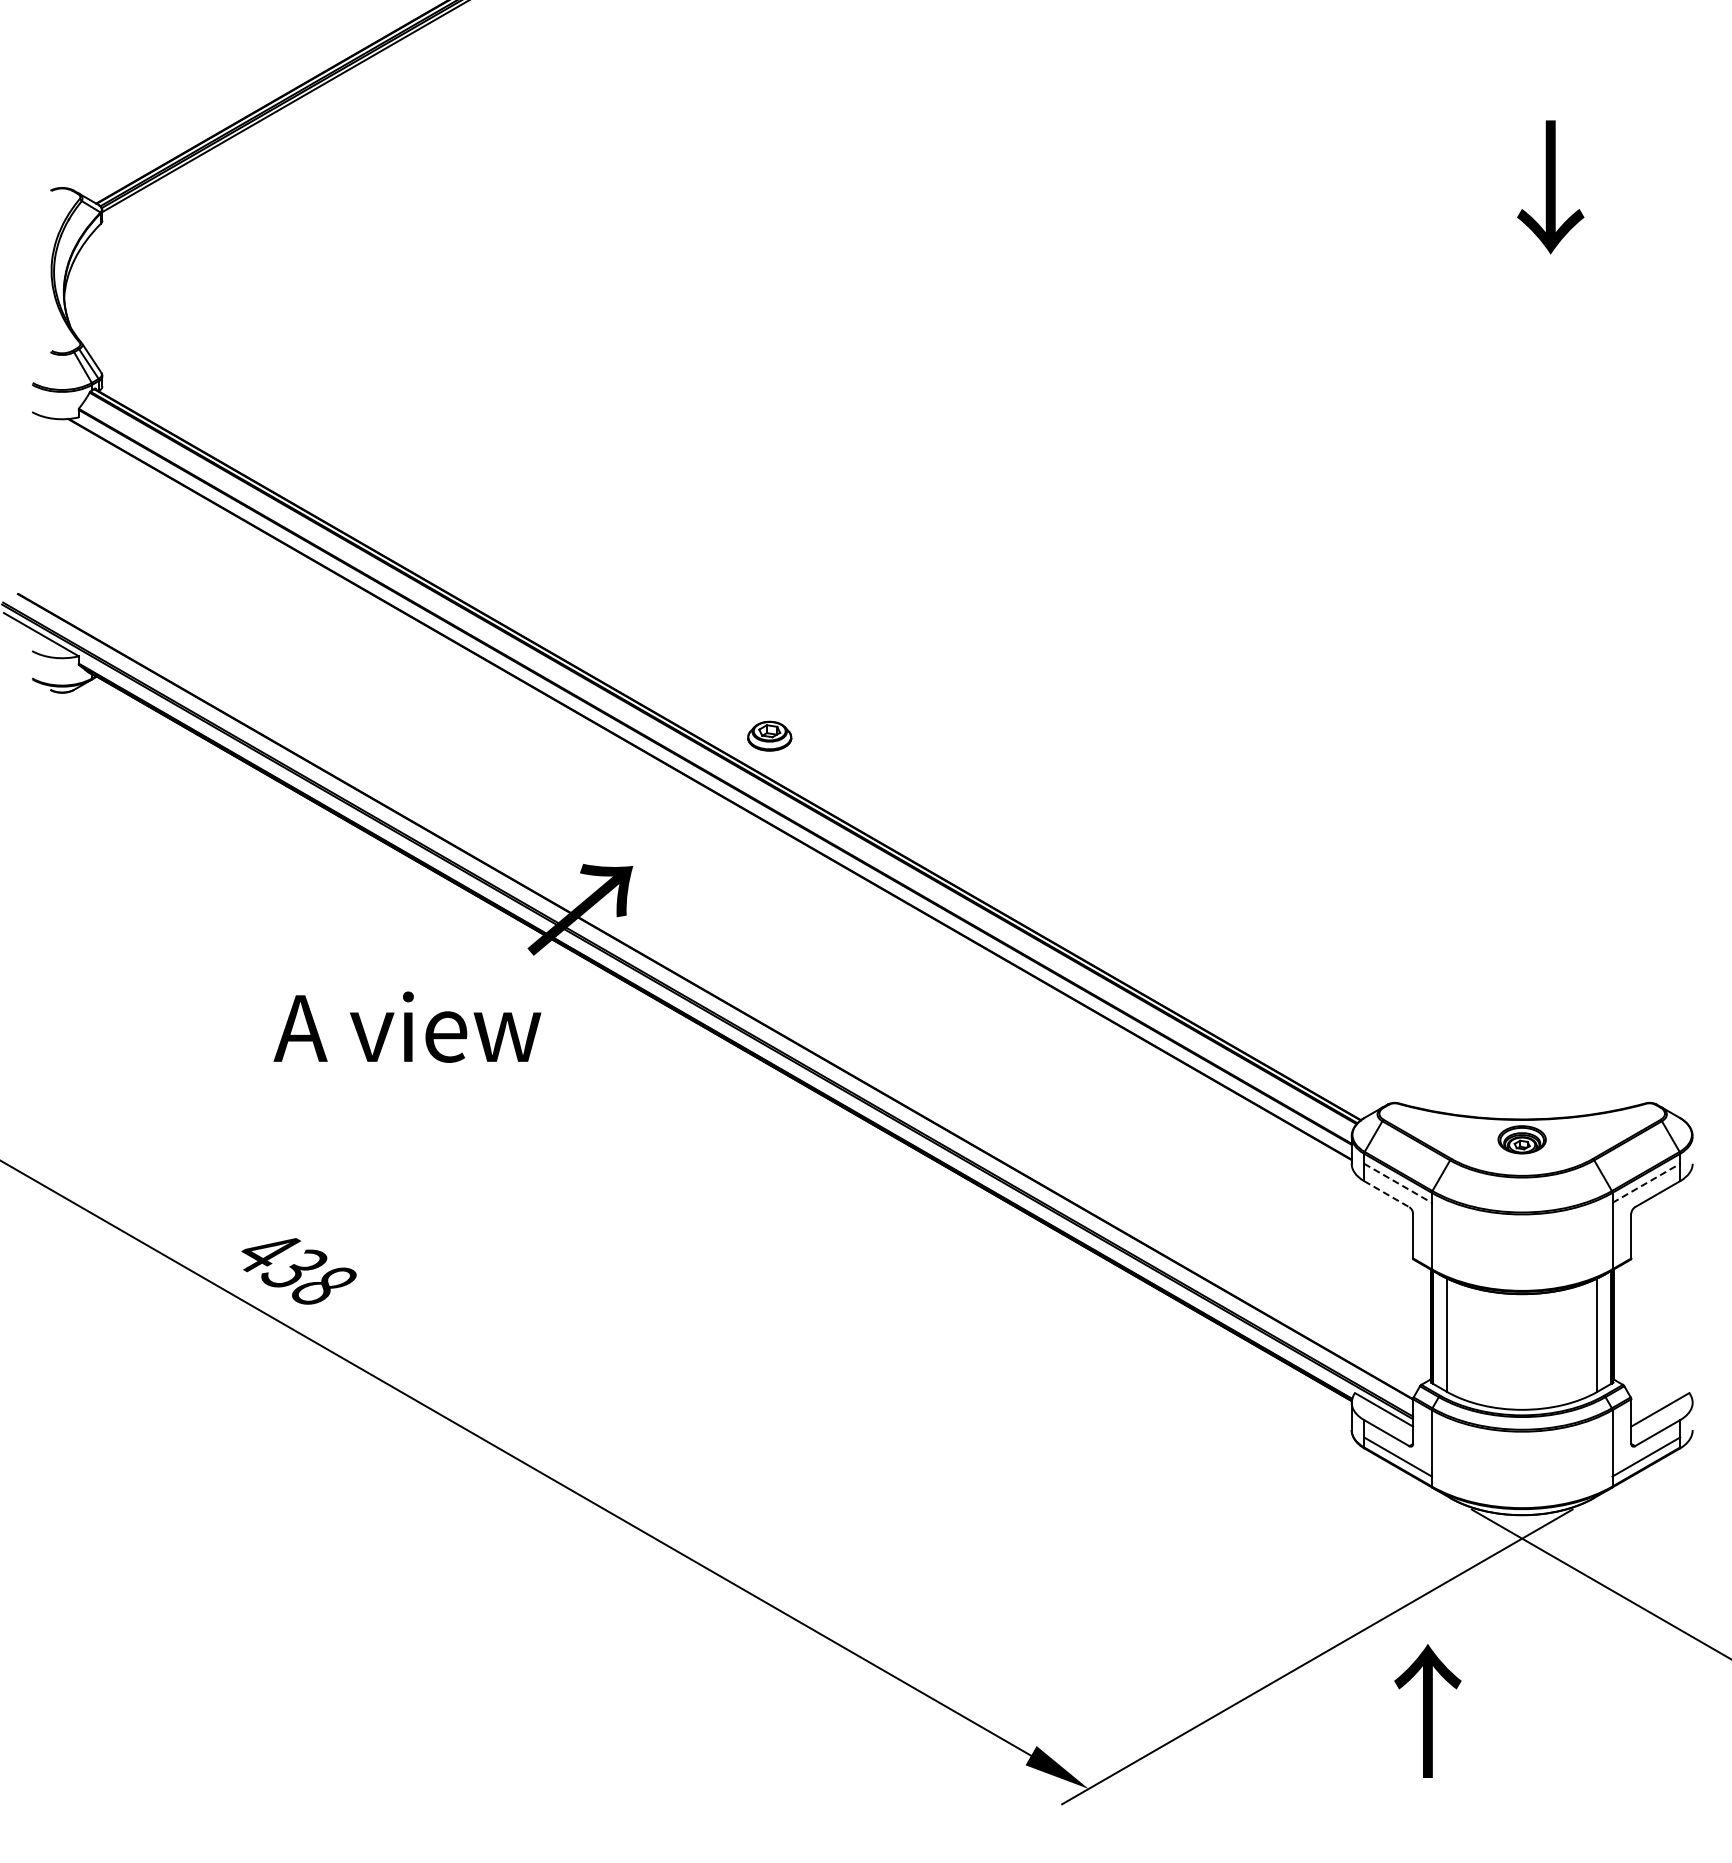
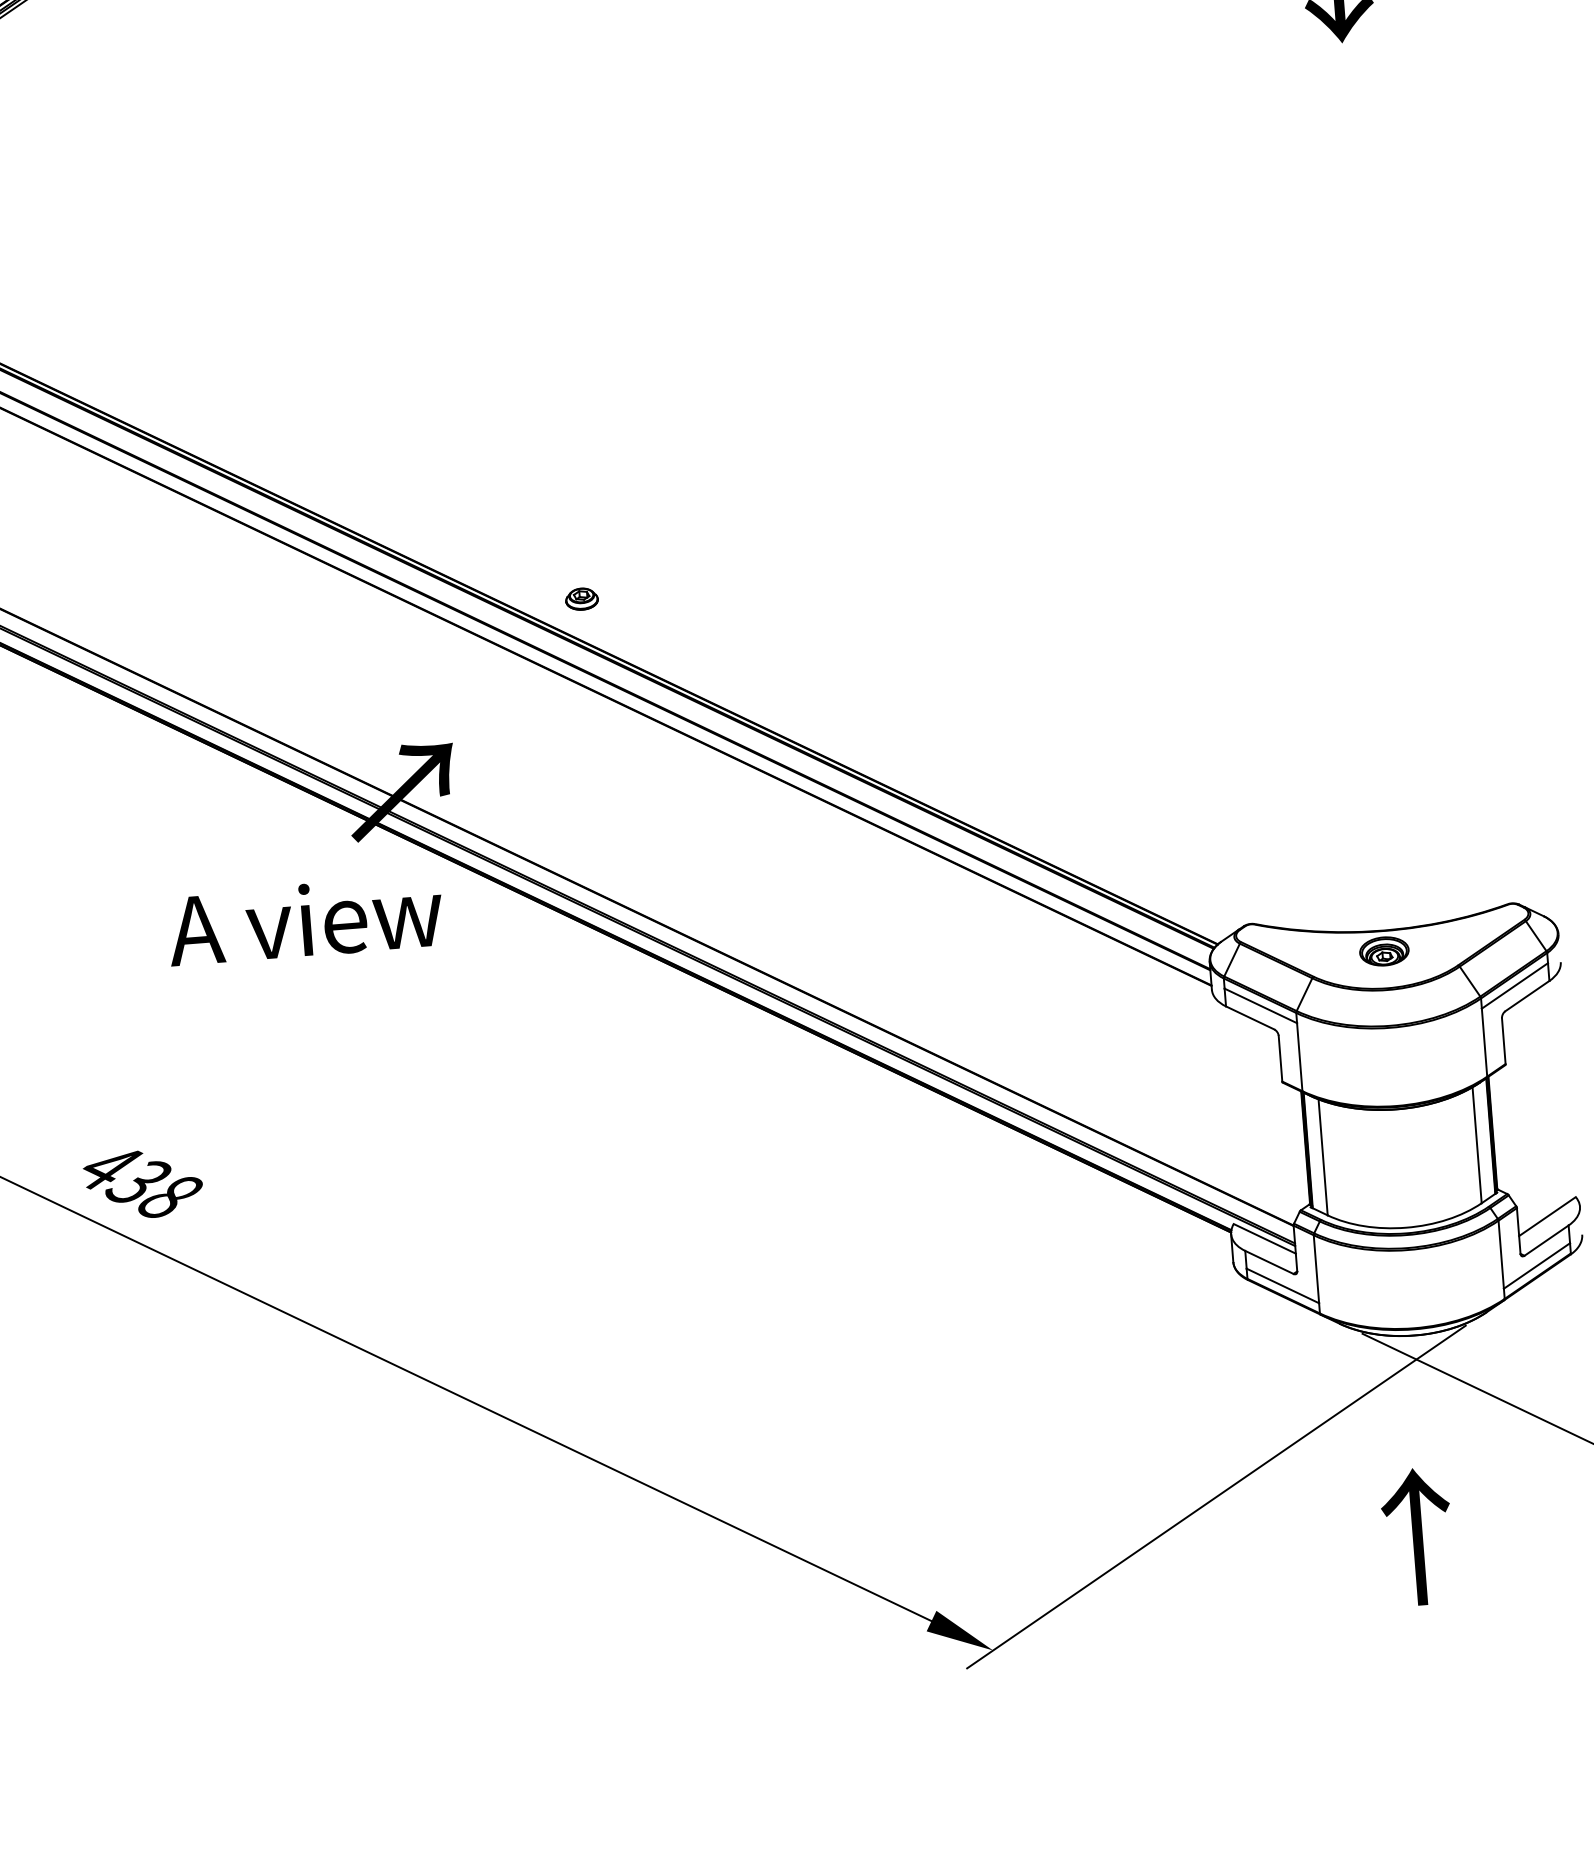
part: (769, 736) -> (581, 599), size x0.71
text: (407, 1026) -> (305, 919), moved
line: (1398, 1183) -> (1261, 1006), dashed -> solid
line: (1646, 1183) -> (1515, 986), dashed -> solid
line: (1387, 1194) -> (1250, 1018), dashed -> solid
text: (1427, 1710) -> (1417, 1536), moved

